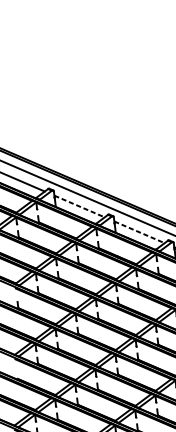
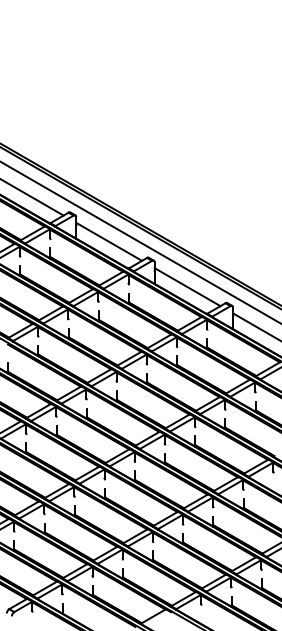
line: (79, 206) -> (109, 242), dashed -> solid
line: (139, 232) -> (187, 287), dashed -> solid

